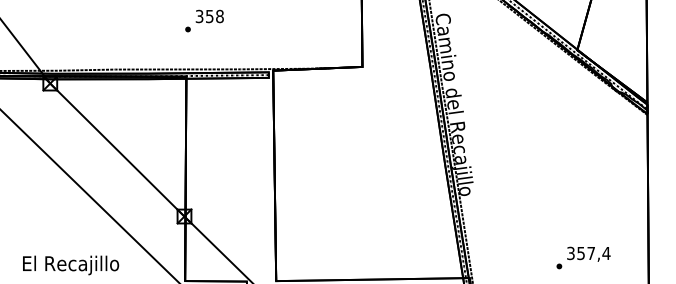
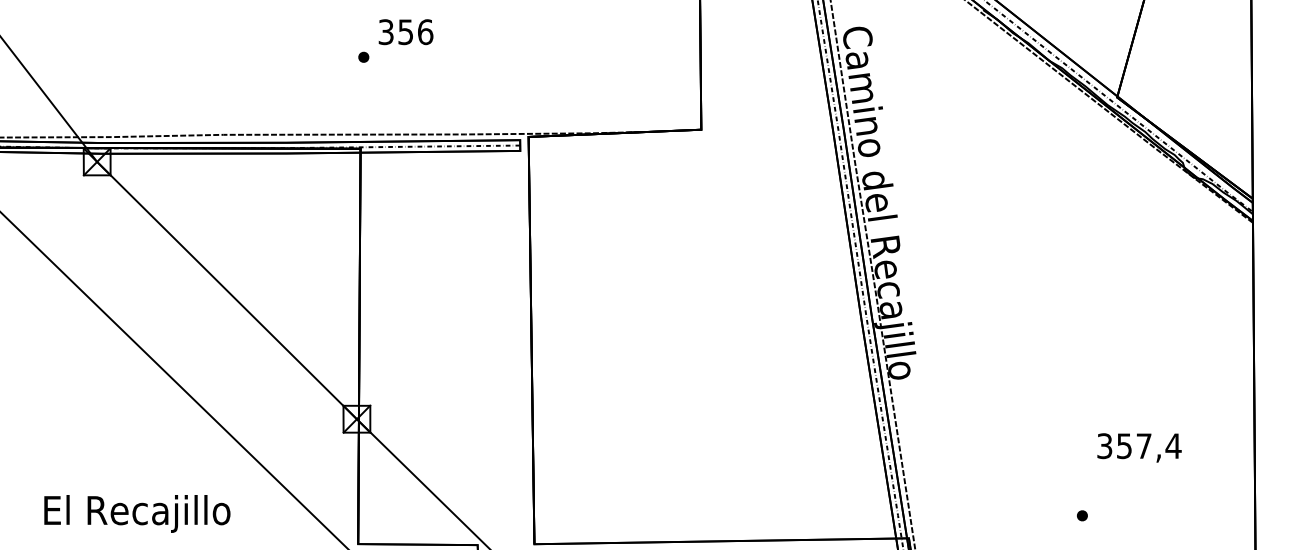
text: (219, 15) -> (424, 30), 358 -> 356
text: (588, 253) -> (1138, 446), moved

